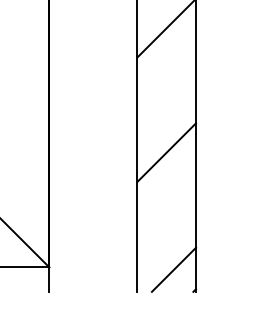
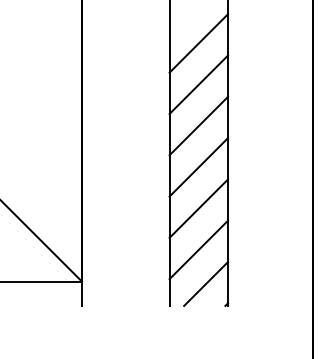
line: (166, 69) -> (198, 84), added
line: (166, 110) -> (198, 125), added
line: (166, 193) -> (198, 208), added
line: (166, 235) -> (198, 249), added

